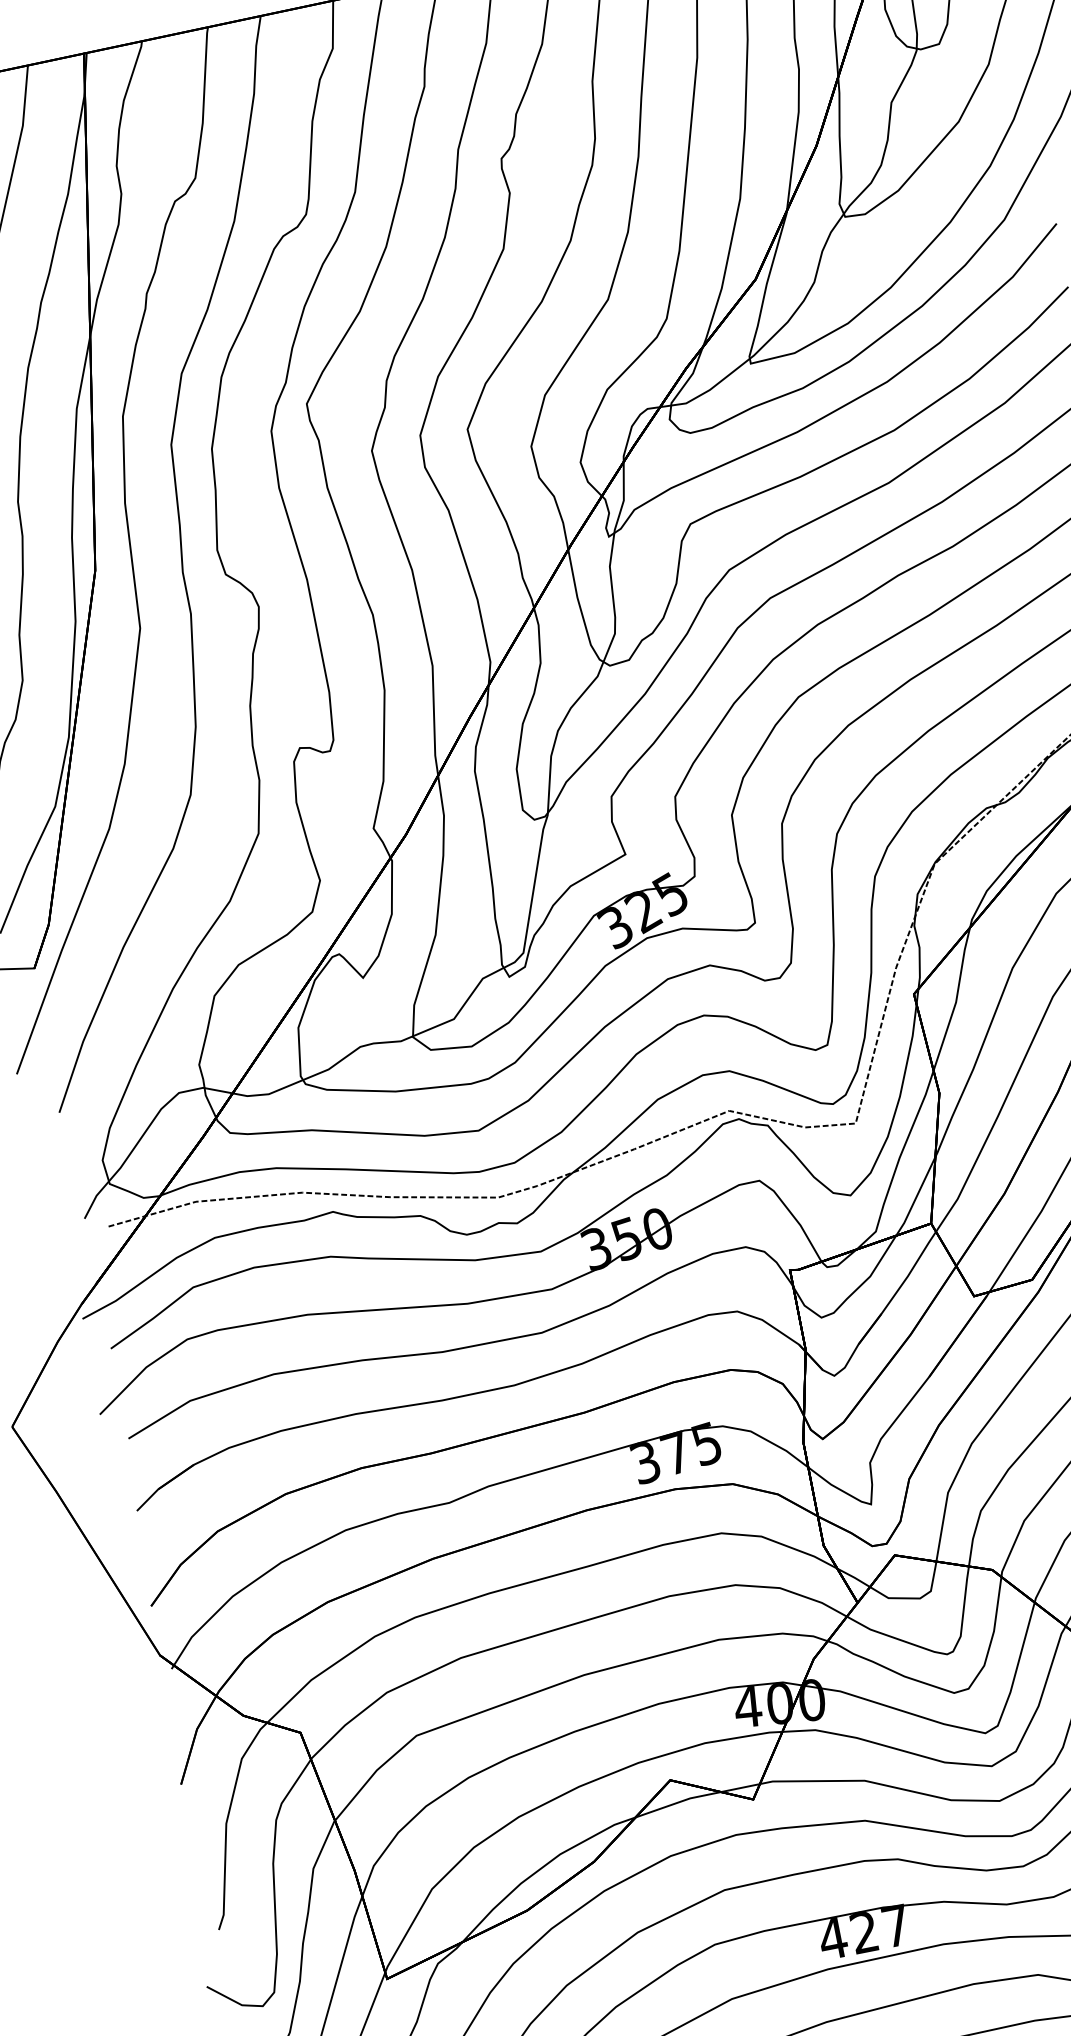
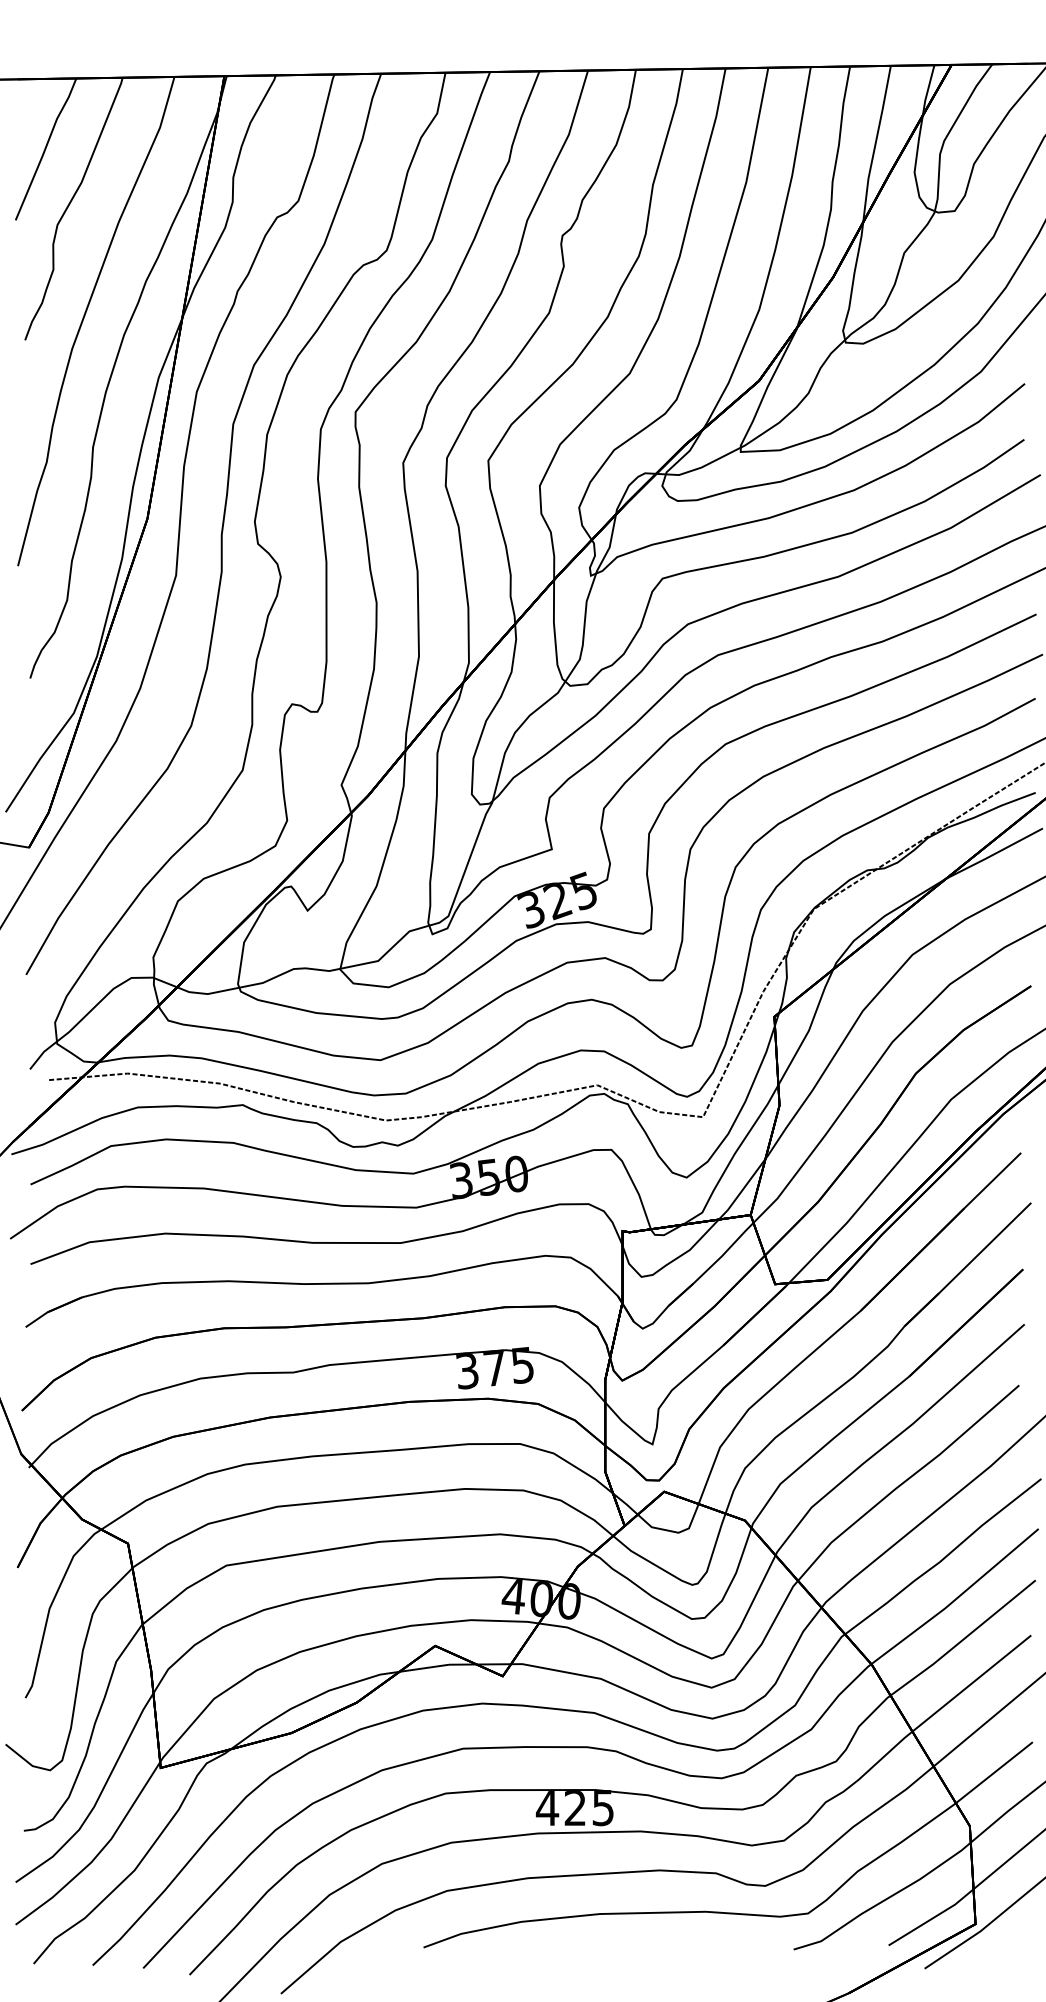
text: (895, 1926) -> (602, 1808), 427 -> 425

